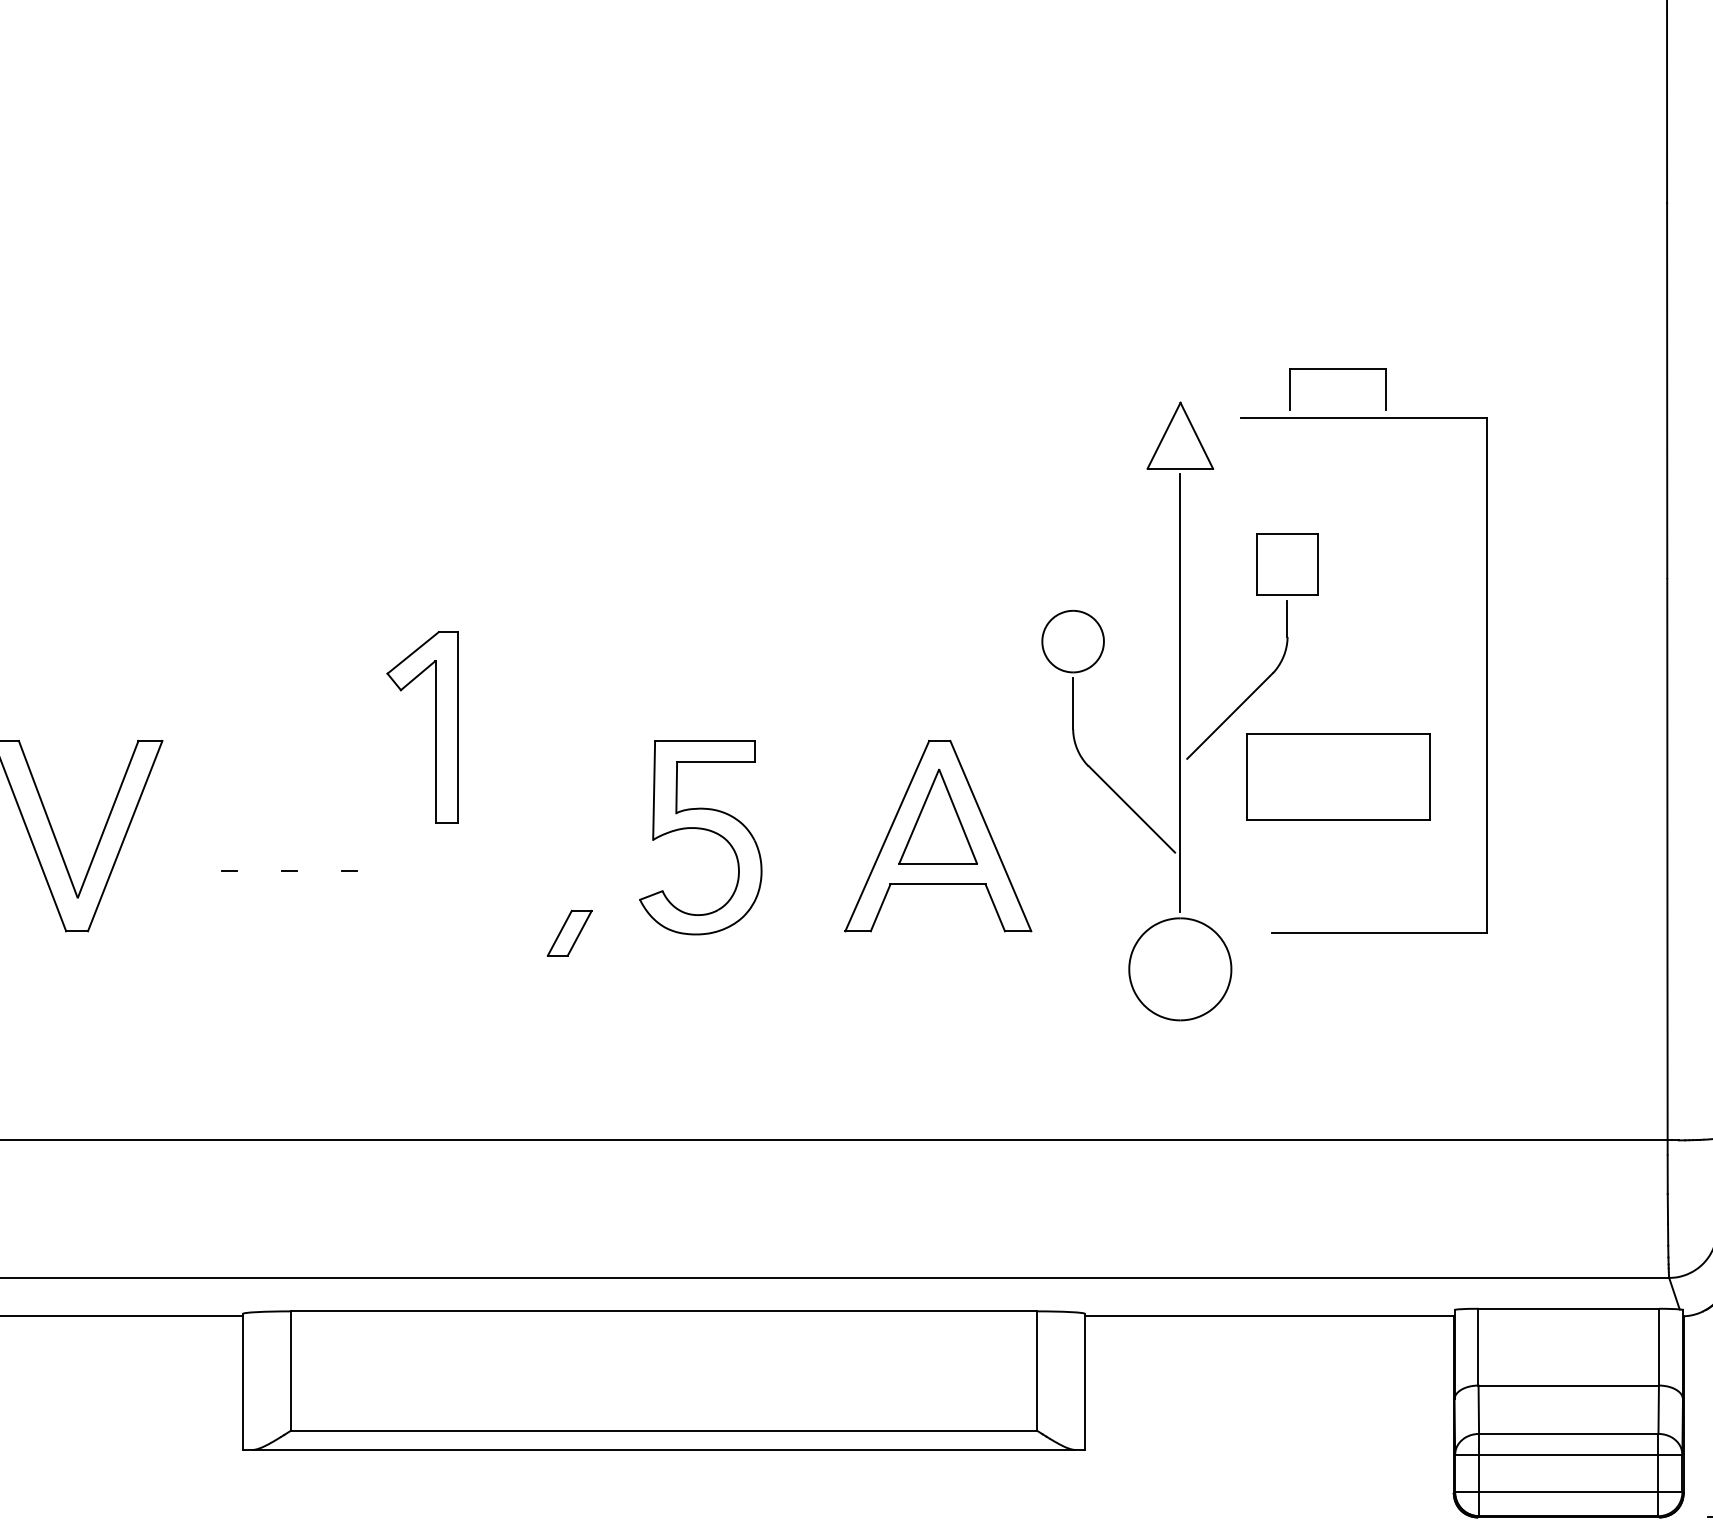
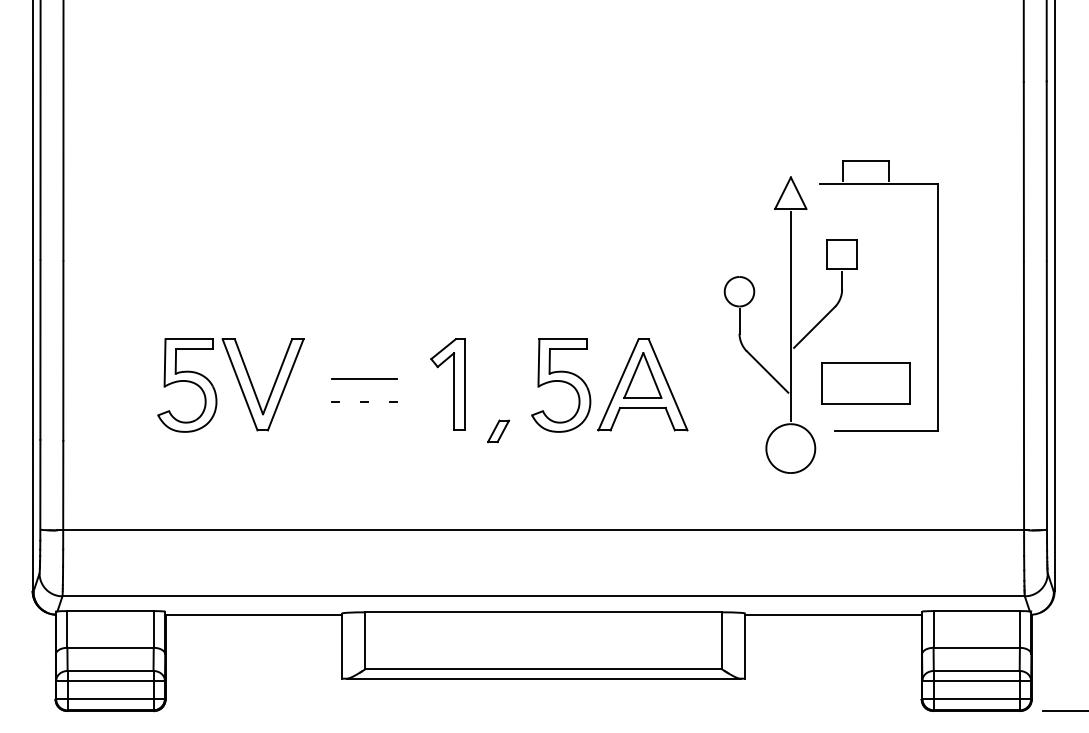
part: (421, 726) -> (447, 384), moved
part: (1336, 776) -> (865, 383), moved
line: (289, 822) -> (364, 378), added
part: (937, 835) -> (642, 384), moved

